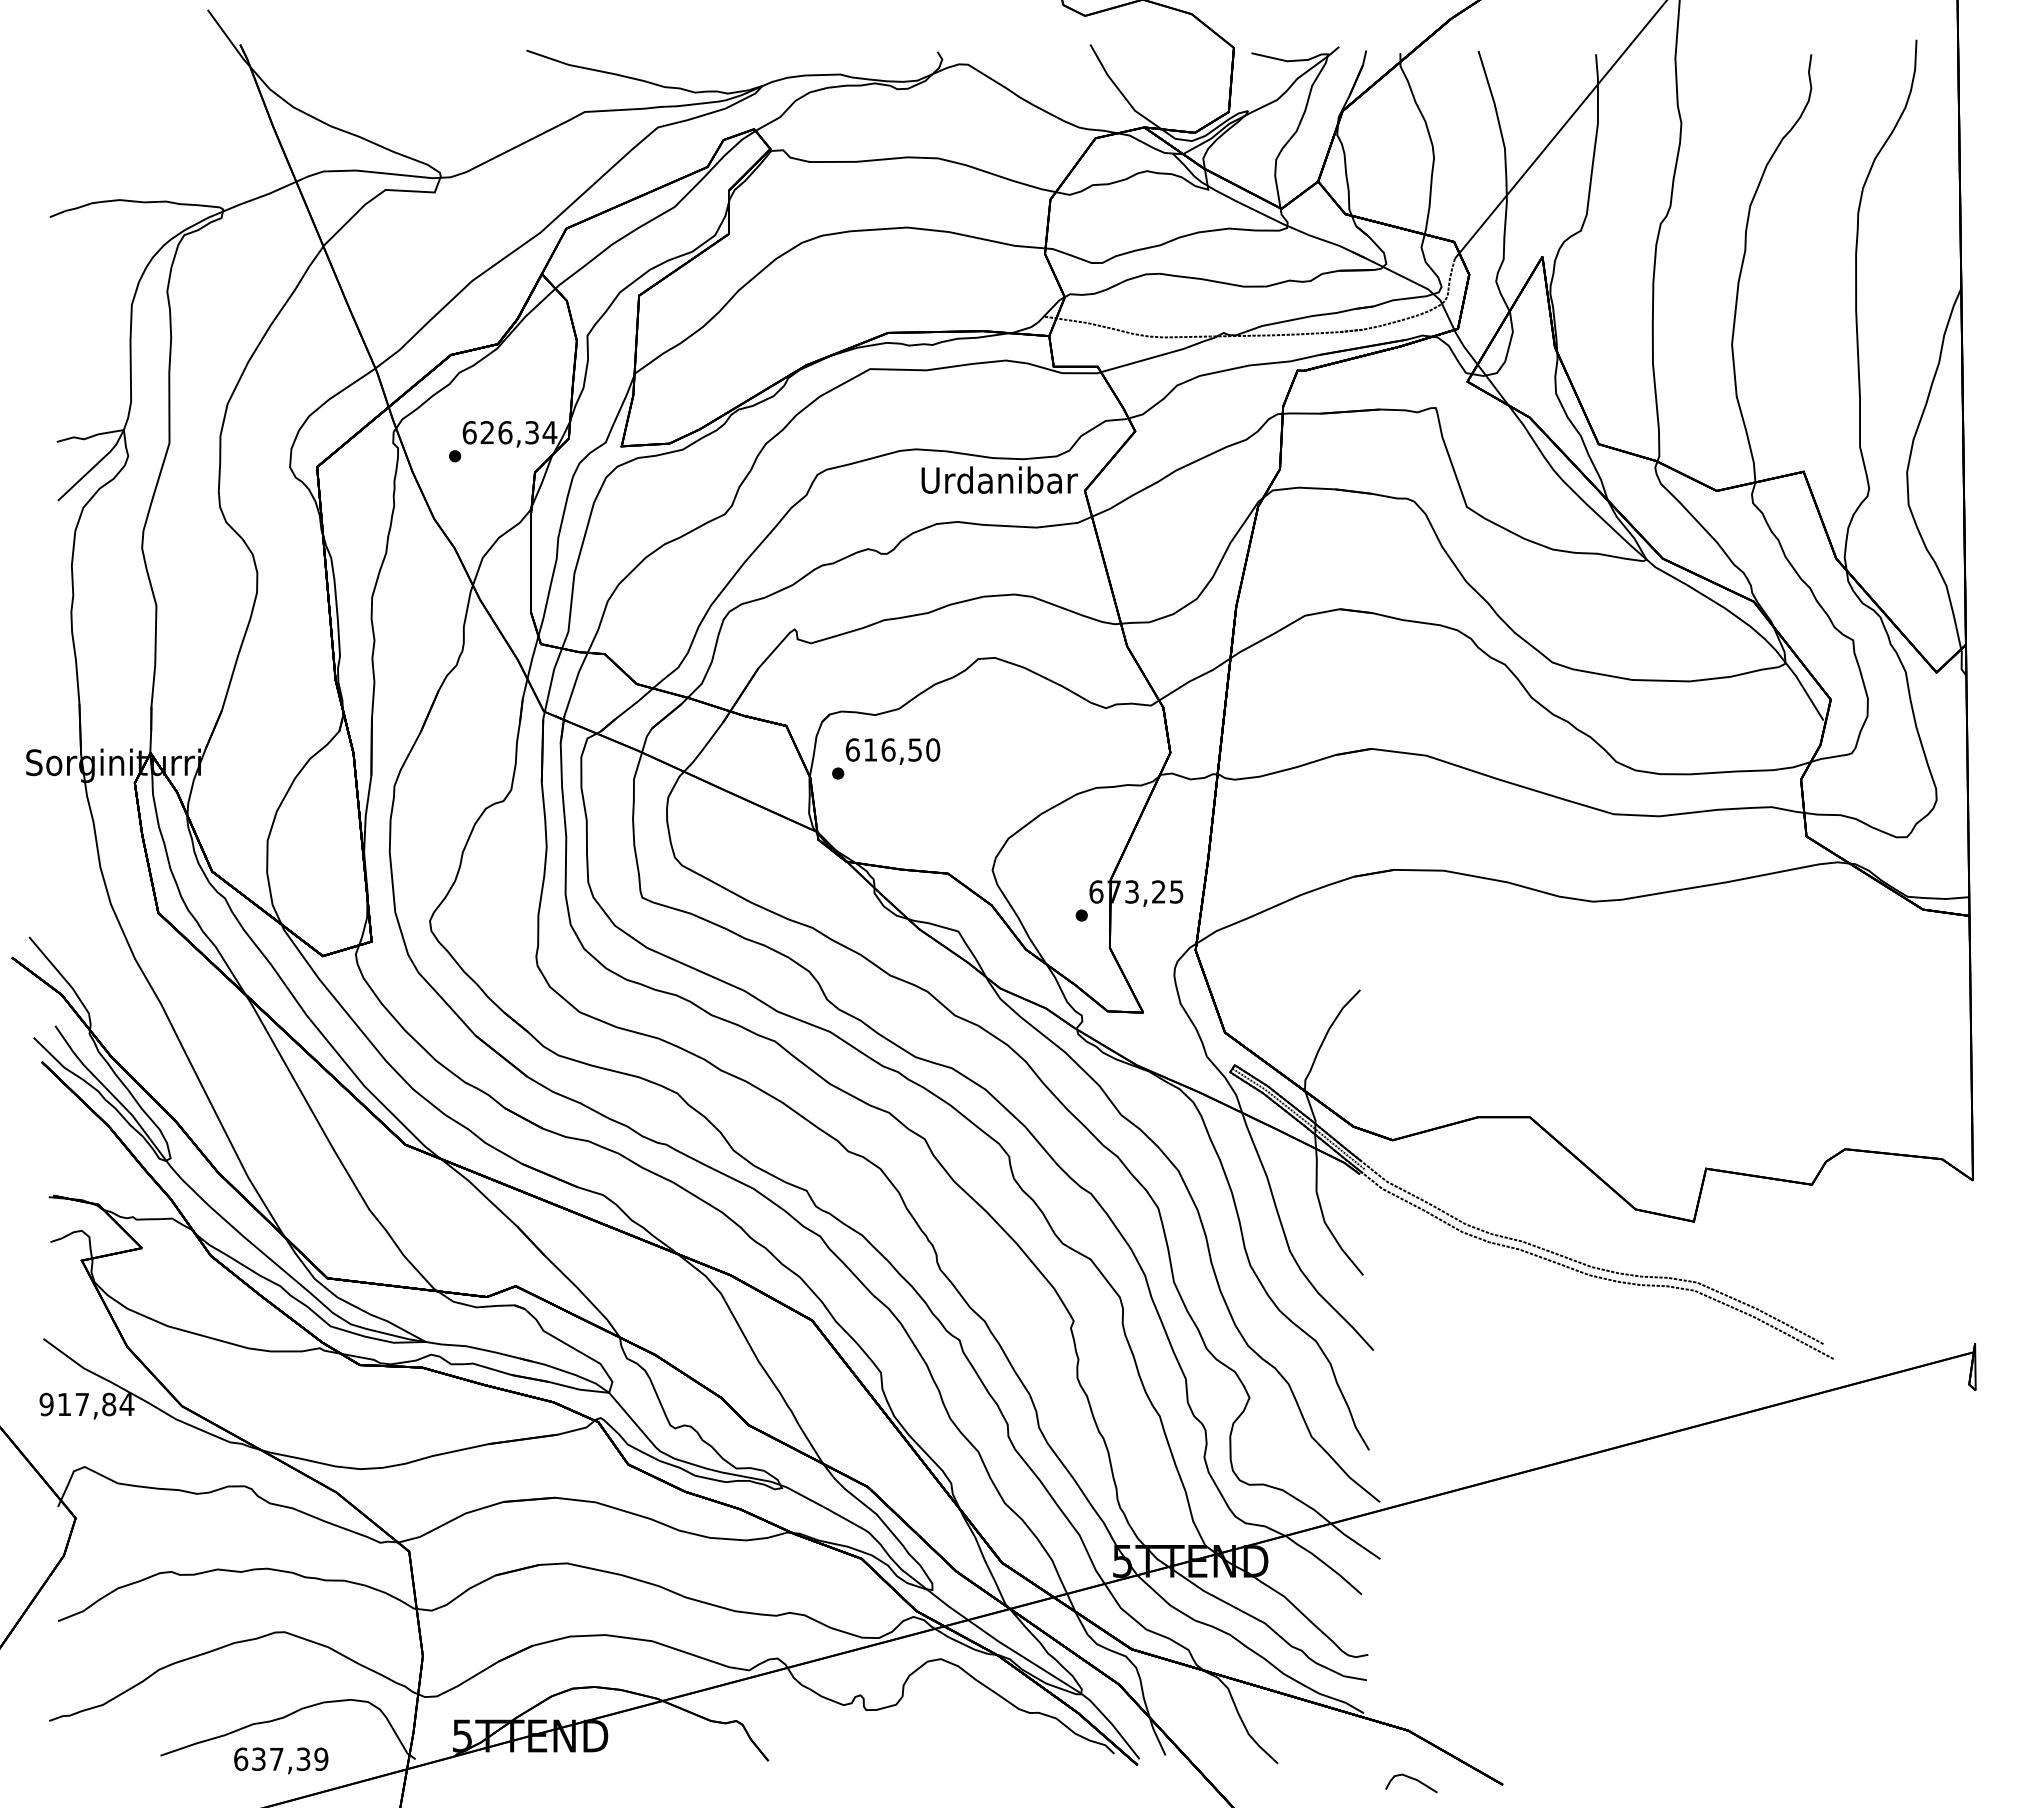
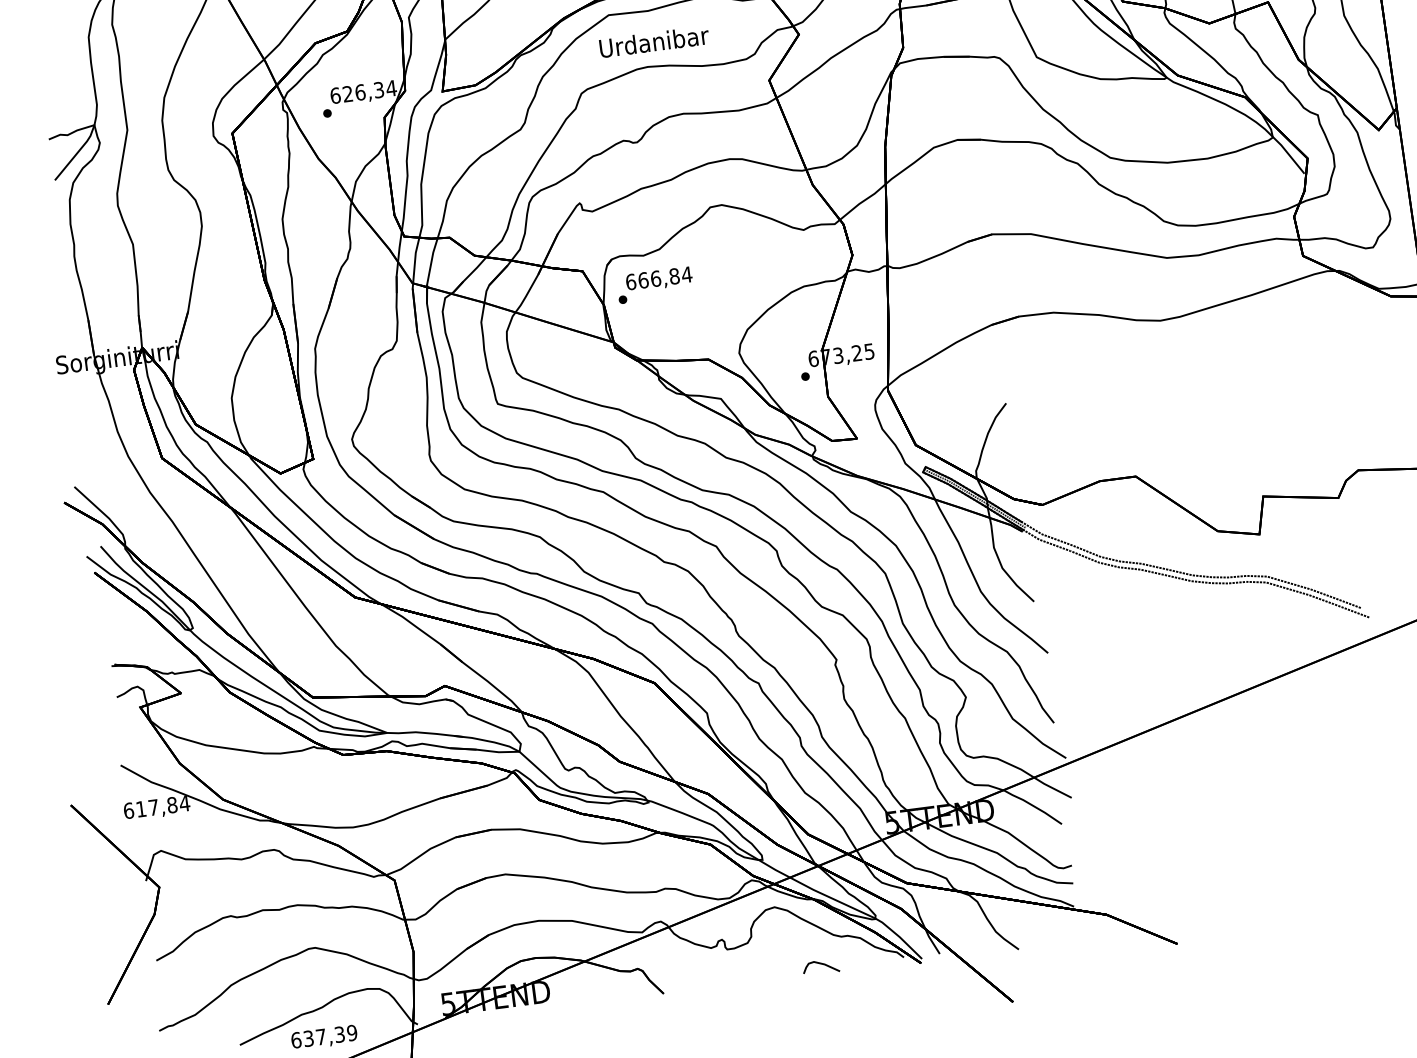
text: (999, 479) -> (654, 41), moved
text: (901, 749) -> (664, 277), 616,50 -> 666,84
text: (46, 1404) -> (128, 810), 917,84 -> 617,84
curve: (1412, 1779) -> (821, 964), moved

